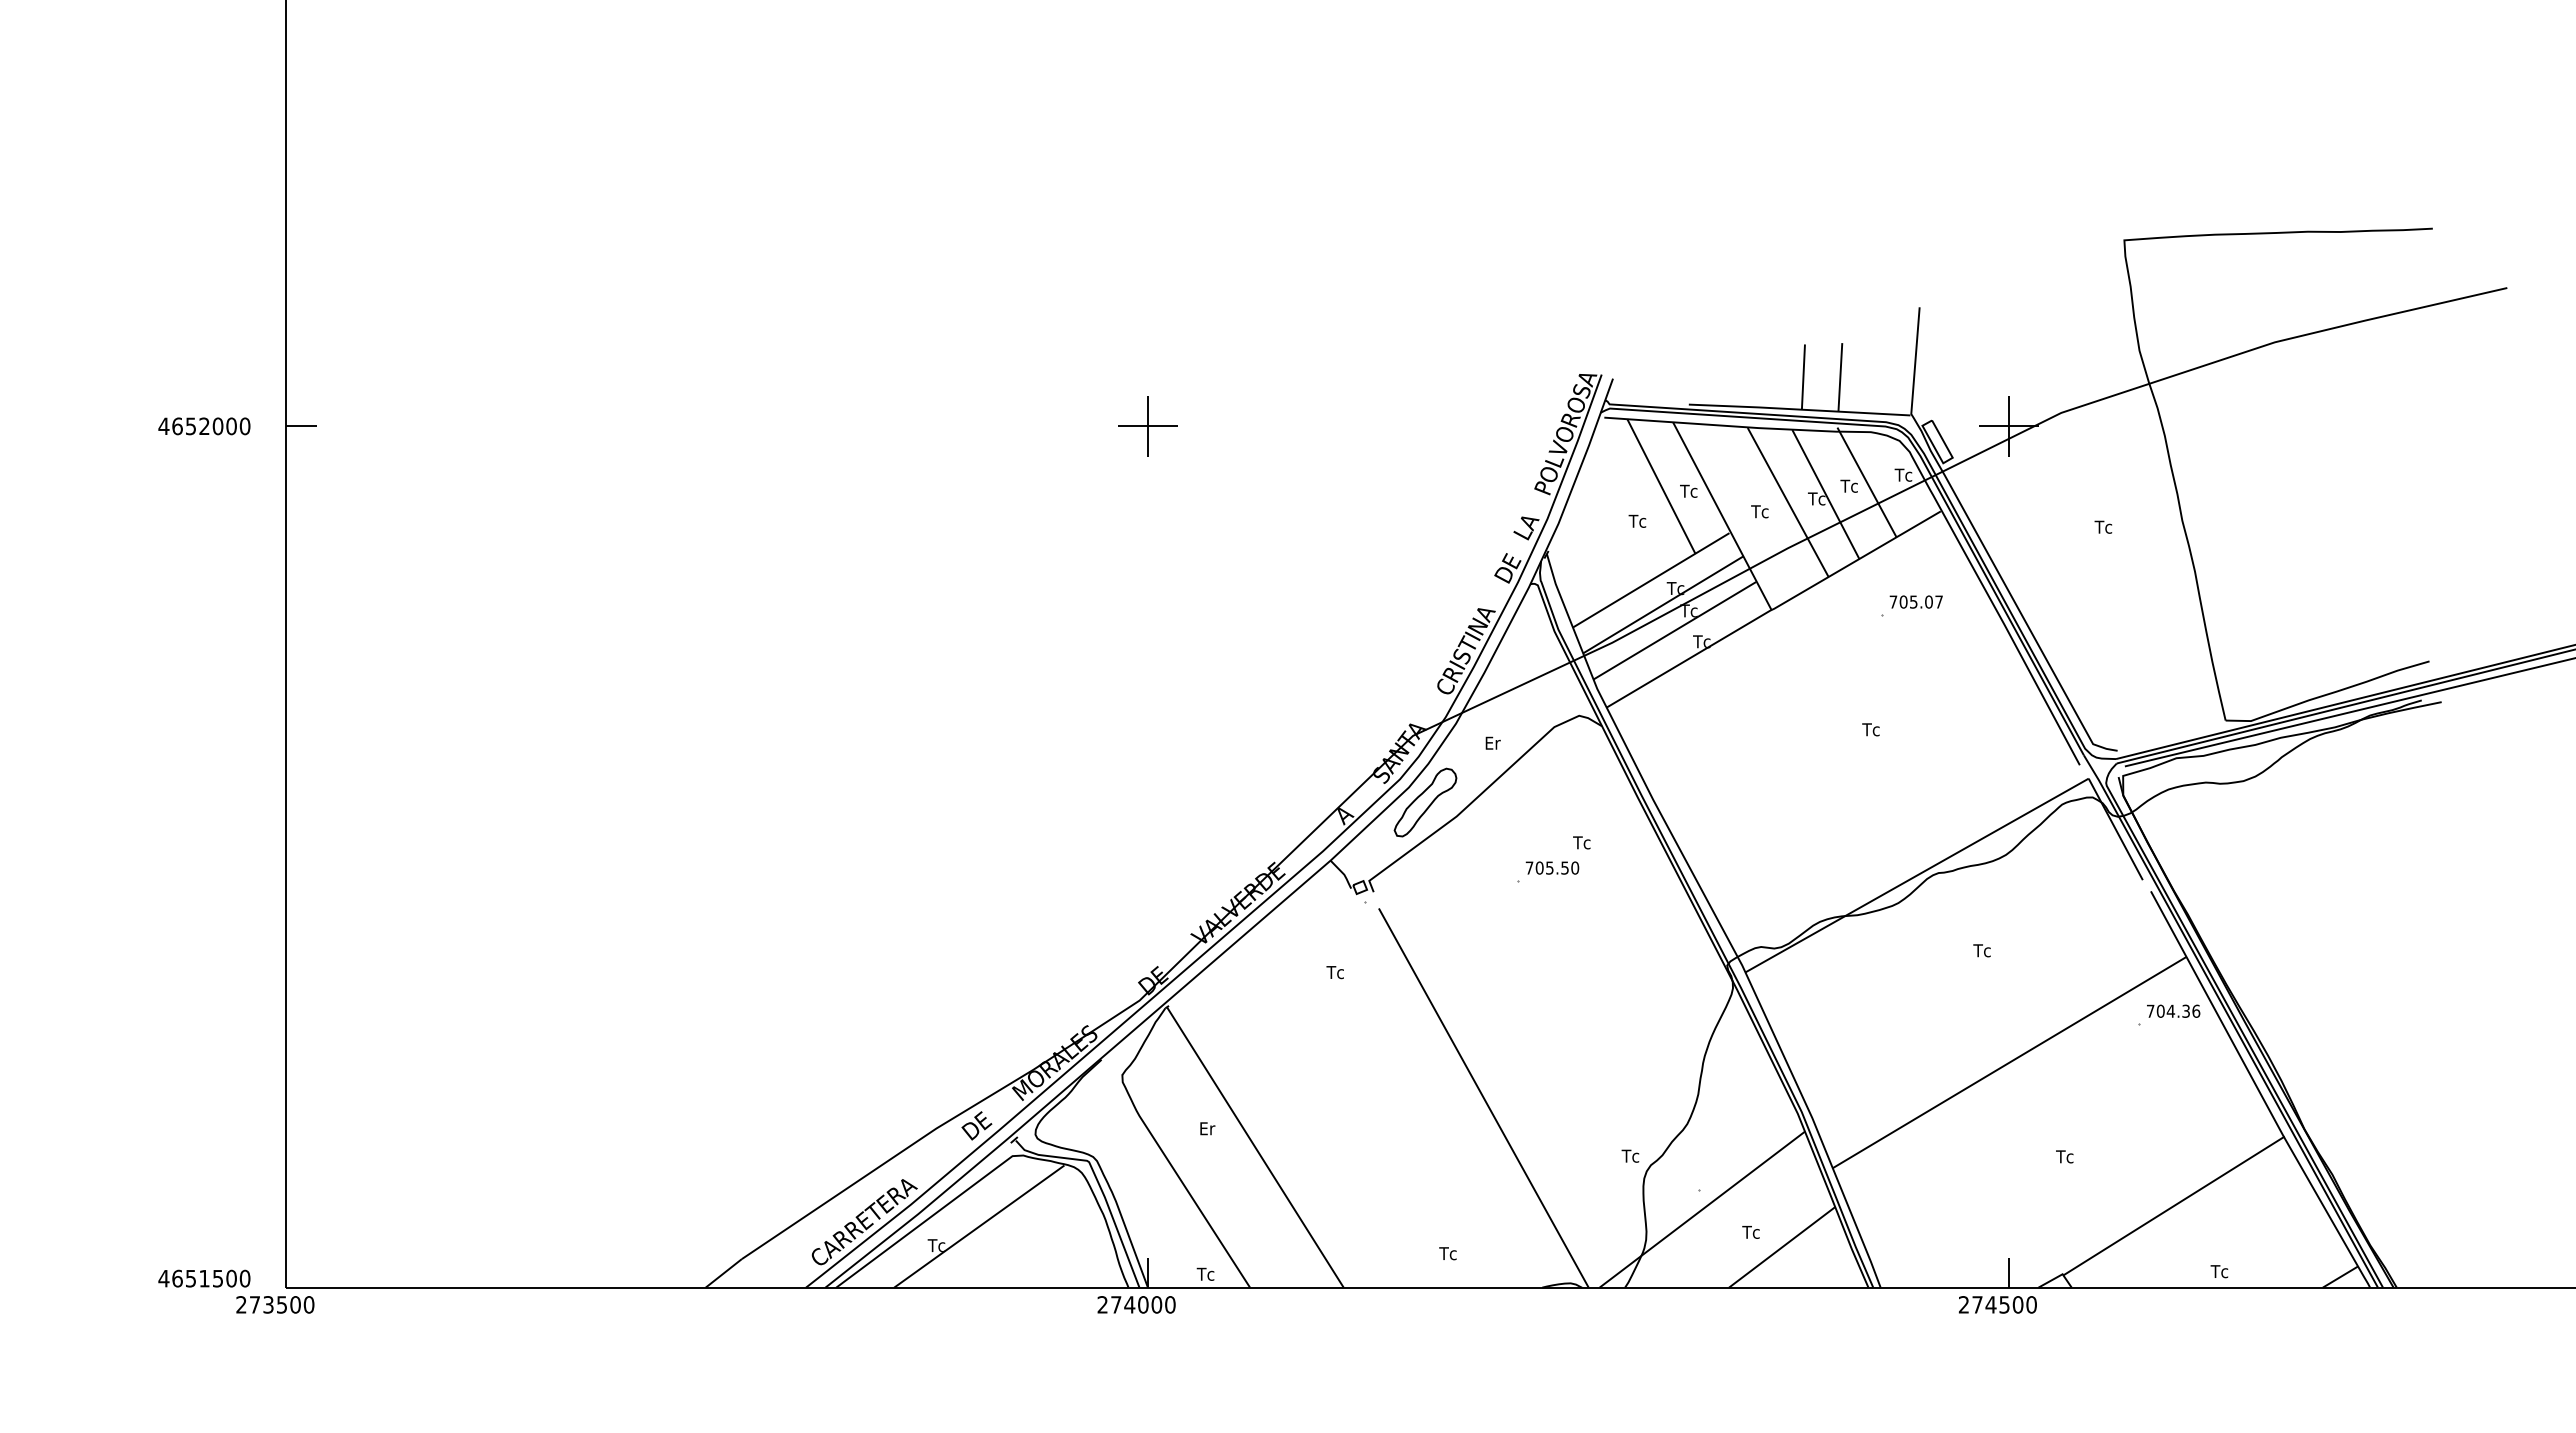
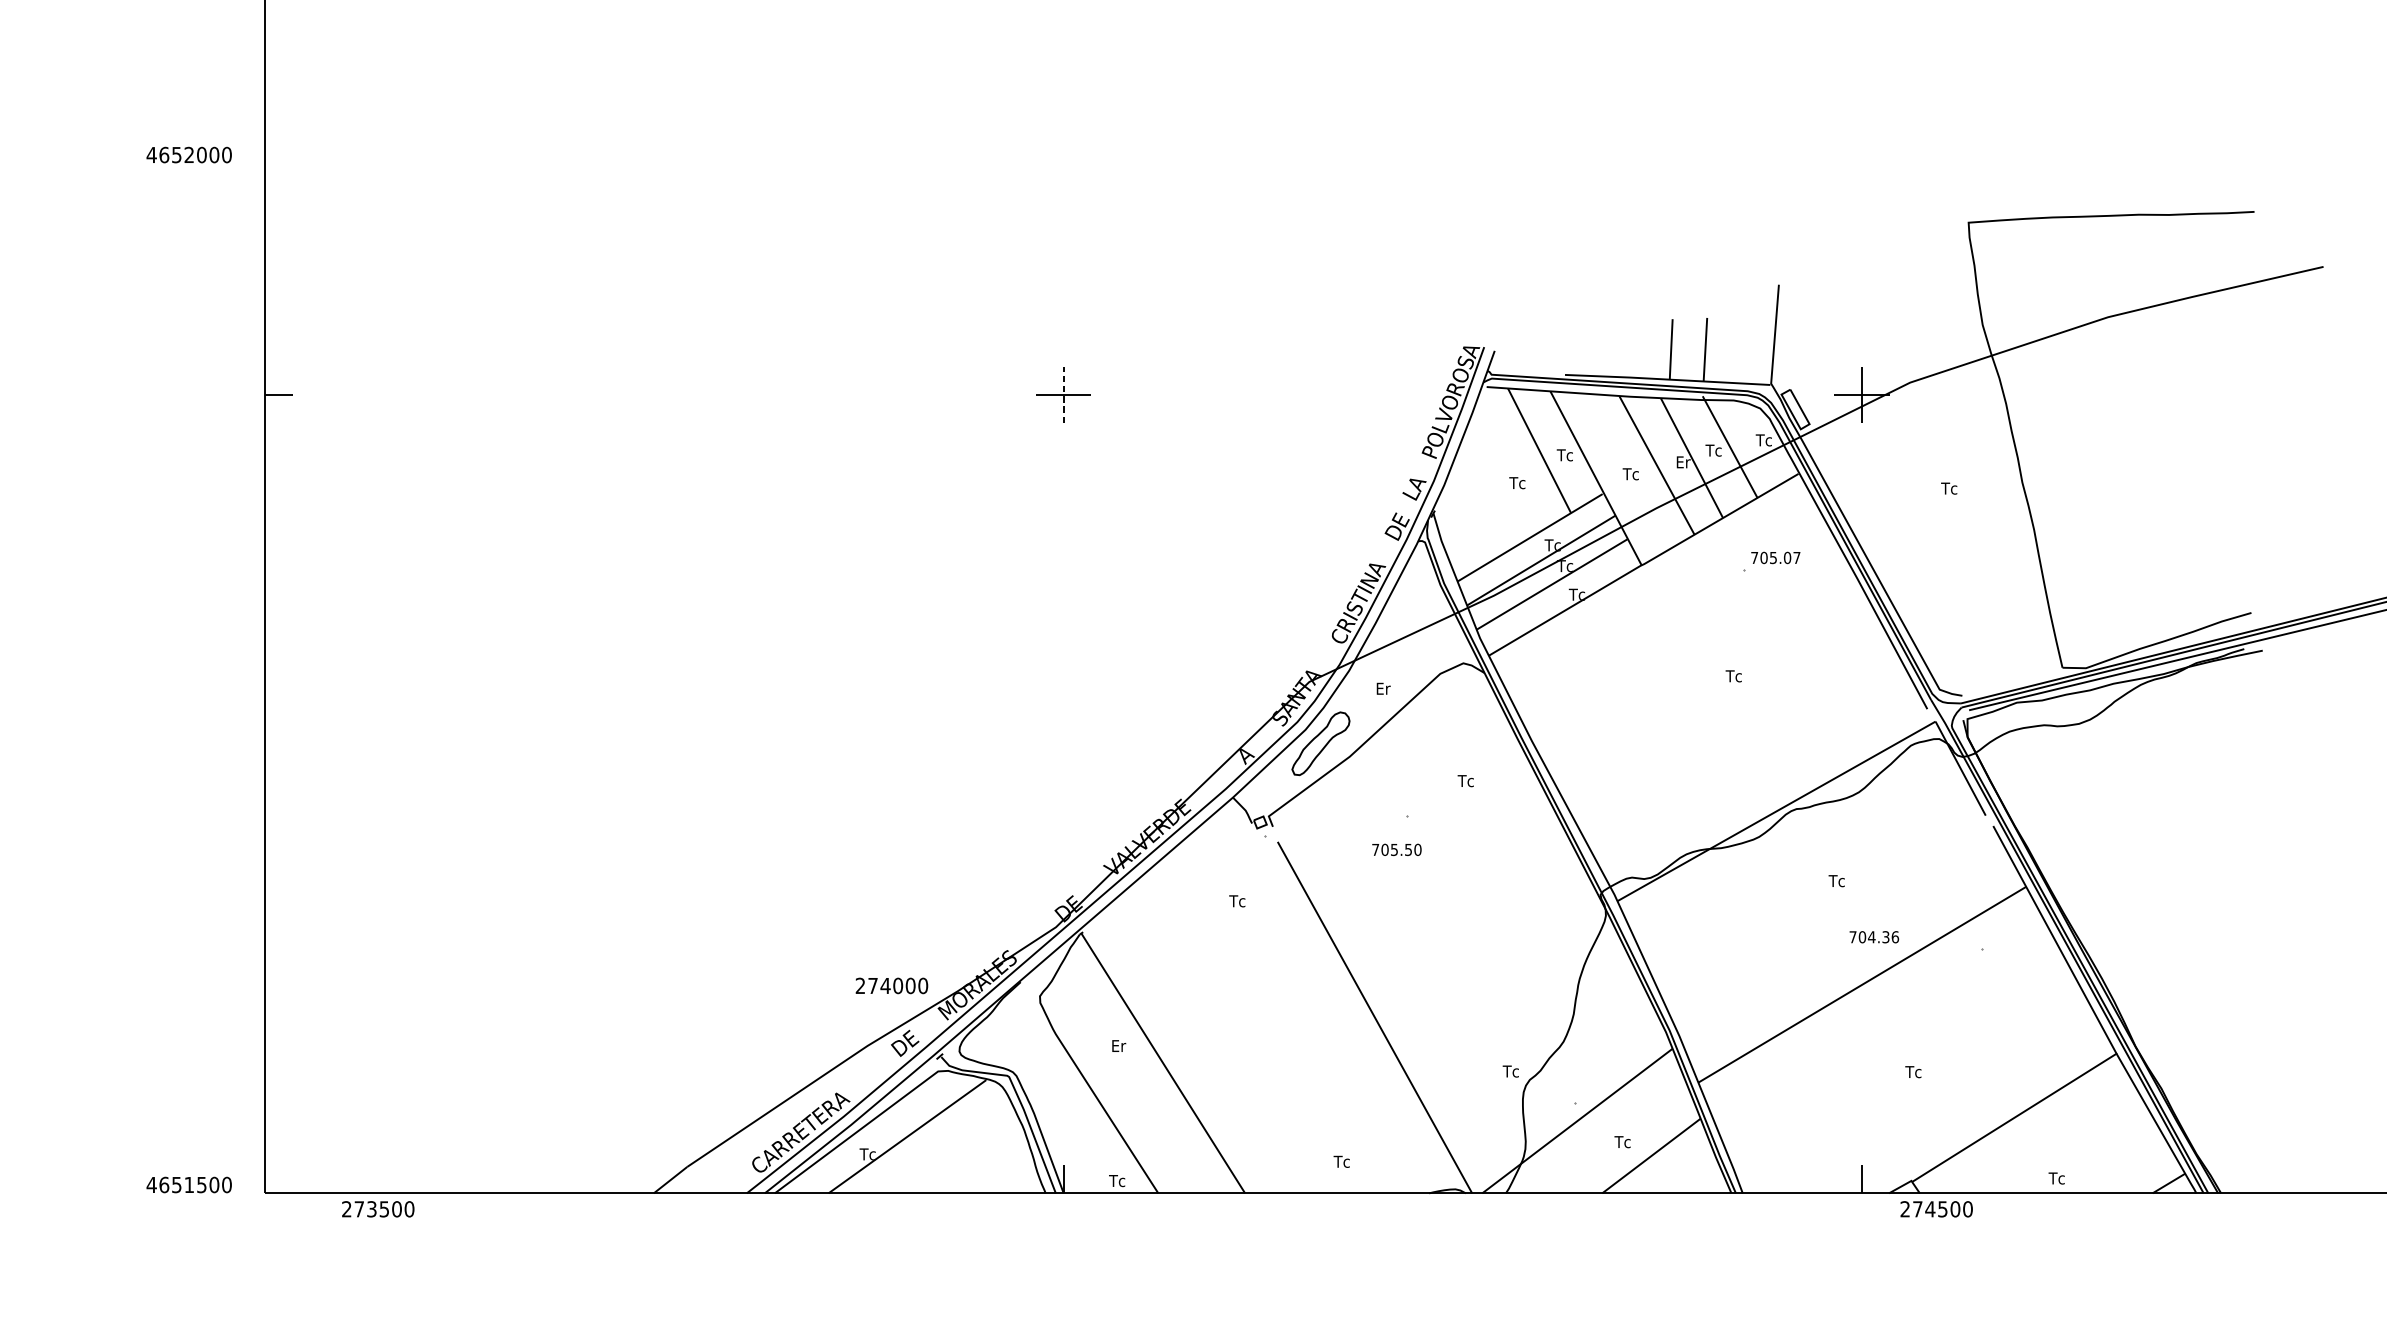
line: (1147, 425) -> (1063, 394), solid -> dashed
text: (204, 426) -> (189, 155), moved
text: (1816, 498) -> (1683, 461), Tc -> Er
text: (1552, 867) -> (1396, 849), moved
text: (2173, 1010) -> (1874, 936), moved
text: (275, 1304) -> (378, 1208), moved
text: (1136, 1304) -> (891, 985), moved
text: (1997, 1304) -> (1936, 1208), moved

